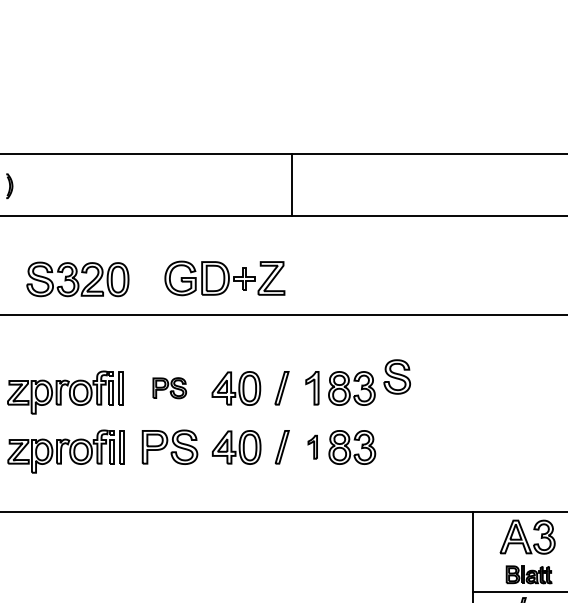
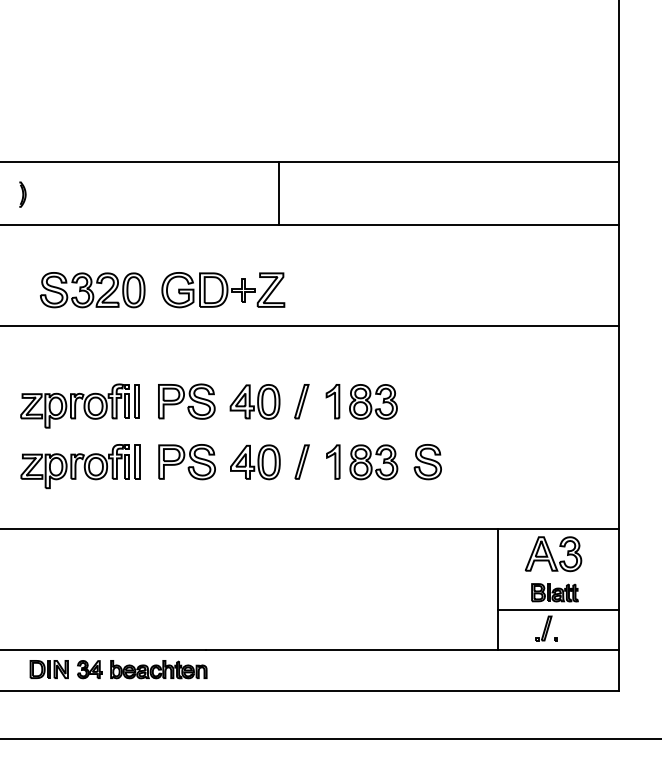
line: (291, 184) -> (278, 192), moved
part: (225, 278) -> (223, 290), moved
part: (396, 377) -> (427, 462), moved
part: (169, 388) -> (186, 401), size x1.67
part: (312, 446) -> (333, 461), size x1.43

